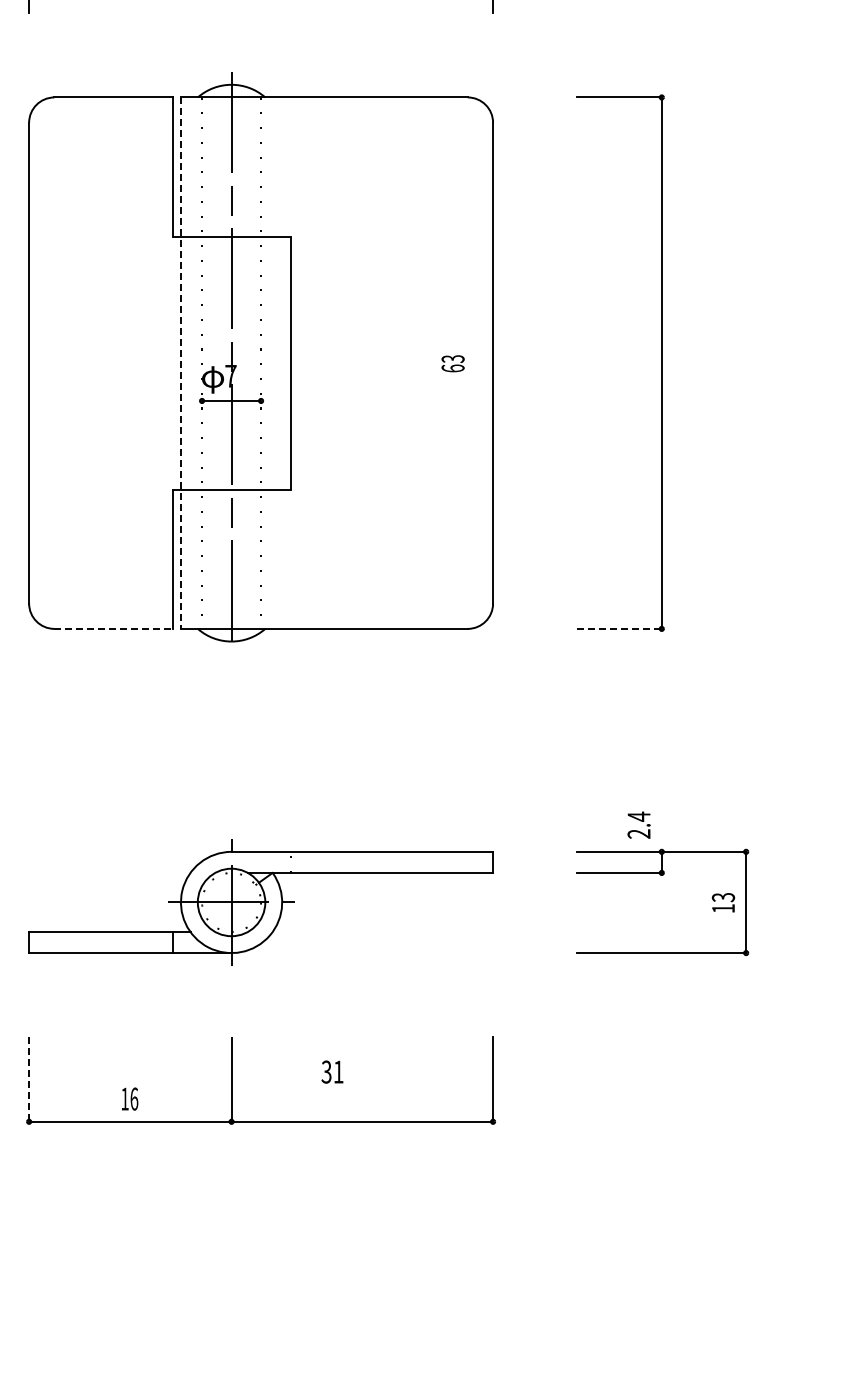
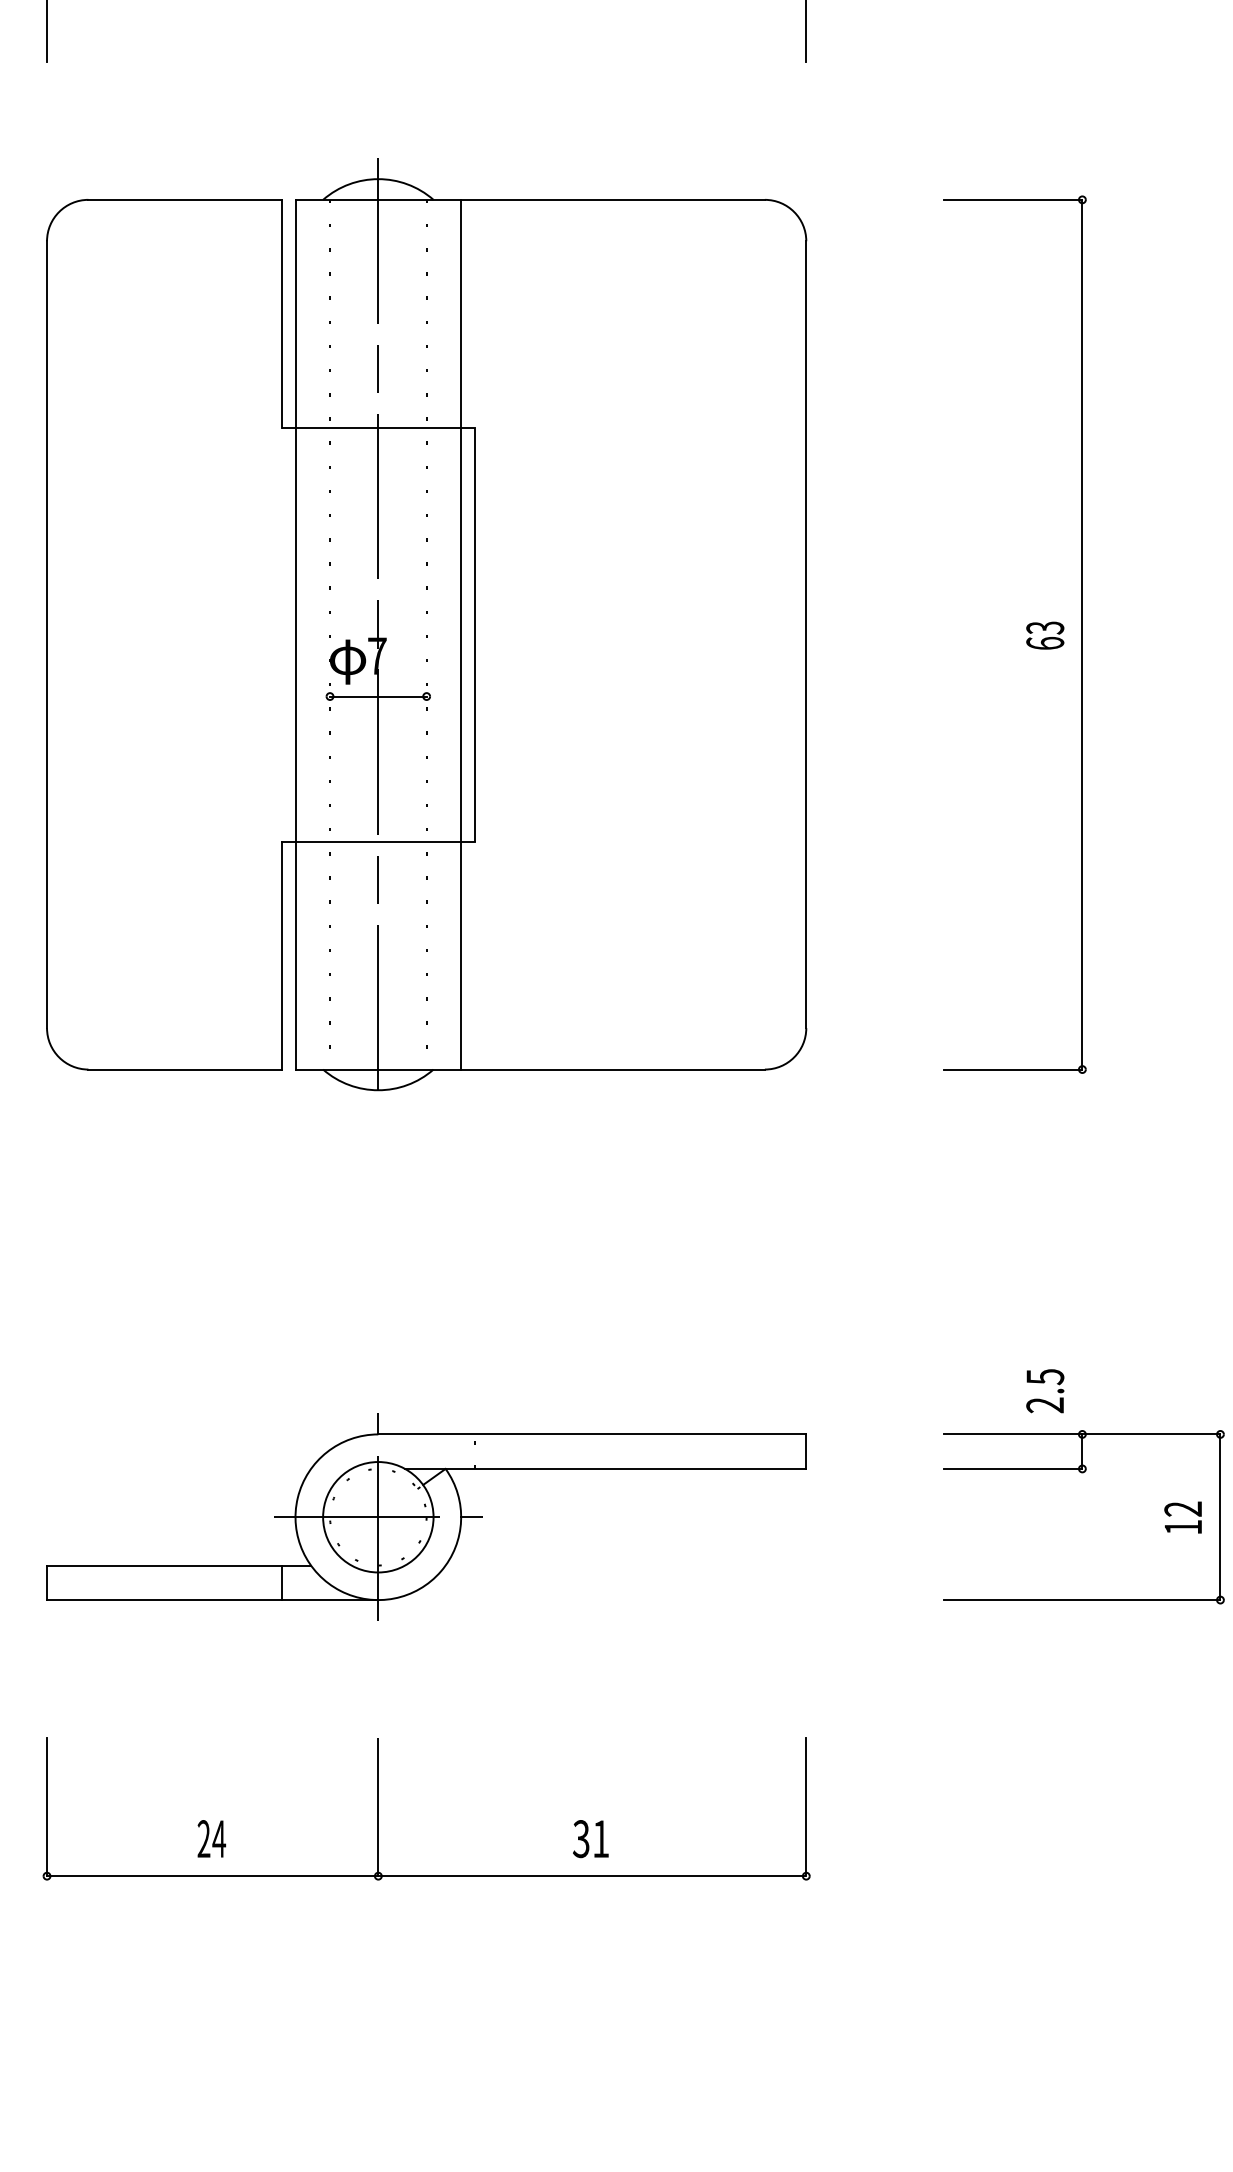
line: (282, 362) -> (461, 633), added
line: (180, 363) -> (294, 635), dashed -> solid
text: (452, 363) -> (1044, 635), moved
line: (113, 628) -> (185, 1068), dashed -> solid
line: (620, 628) -> (1014, 1068), dashed -> solid
text: (638, 816) -> (1044, 1376), 2.4 -> 2.5
text: (723, 897) -> (1183, 1509), 13 -> 12
text: (332, 1071) -> (590, 1838), moved
line: (29, 1080) -> (47, 1808), dashed -> solid
text: (129, 1098) -> (211, 1838), 16 -> 24

